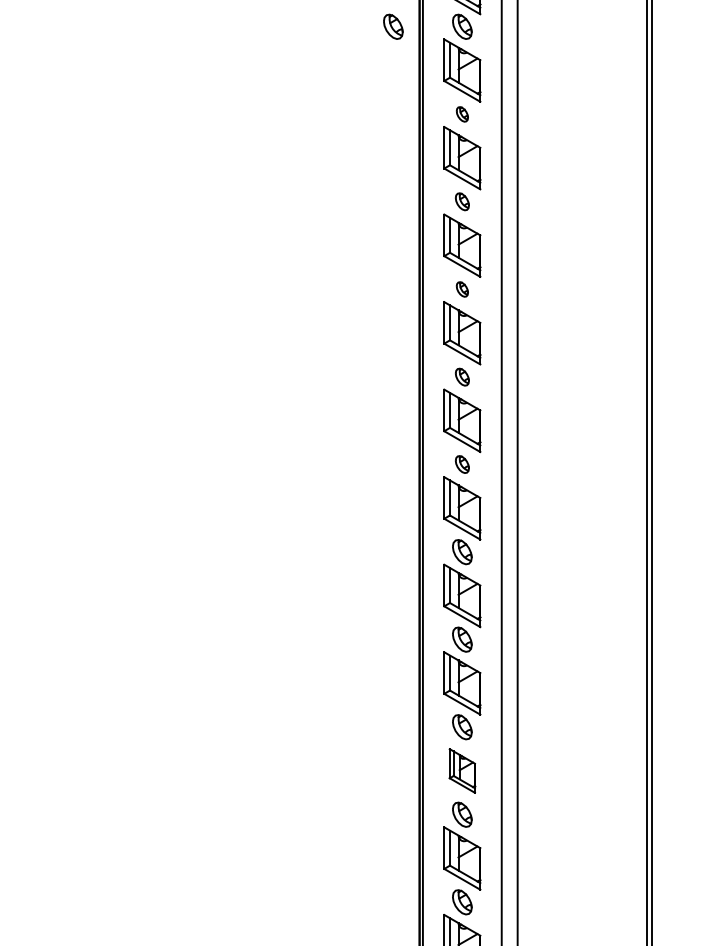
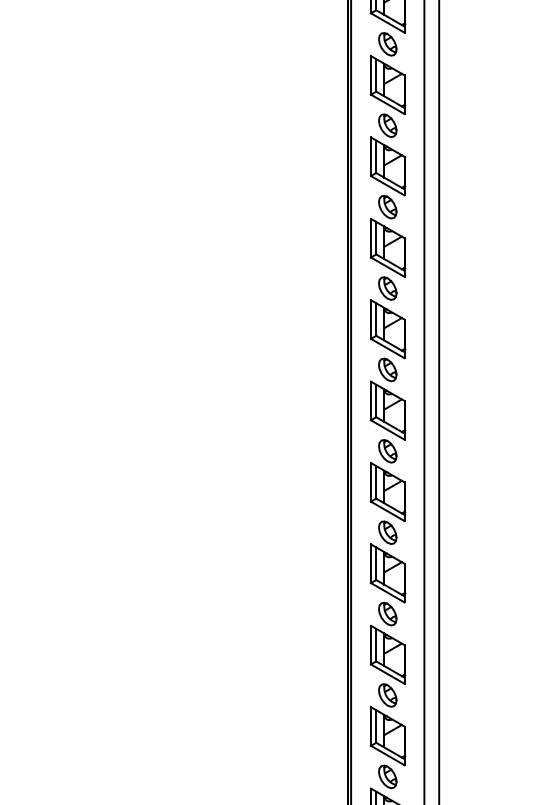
part: (393, 26) -> (323, 44), removed
part: (462, 114) -> (387, 125), size x1.67
part: (462, 201) -> (387, 206), size x1.43
part: (462, 289) -> (387, 288), size x1.67
part: (462, 377) -> (387, 370), size x1.43
part: (462, 464) -> (387, 451), size x1.43
part: (462, 770) -> (387, 735), size x1.43

